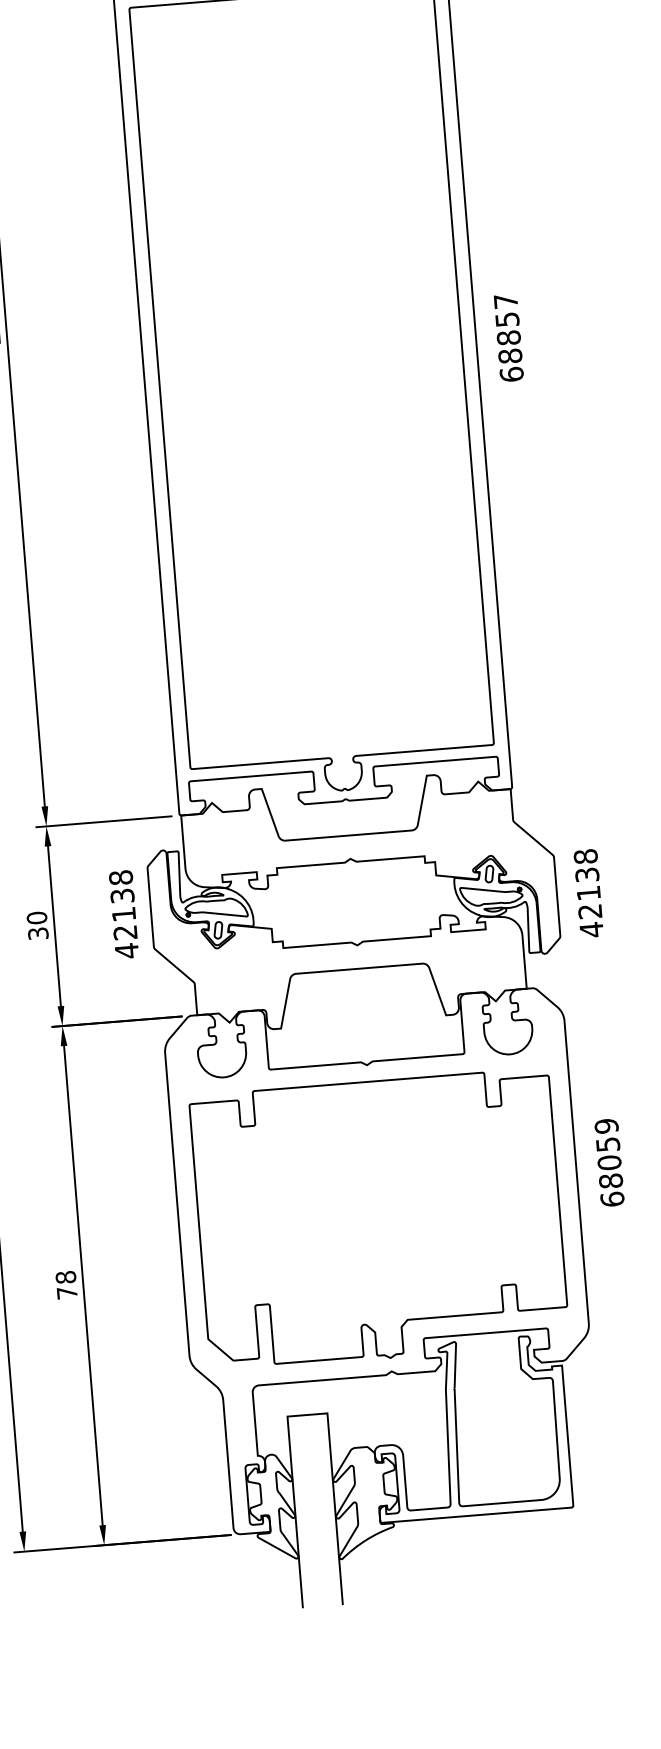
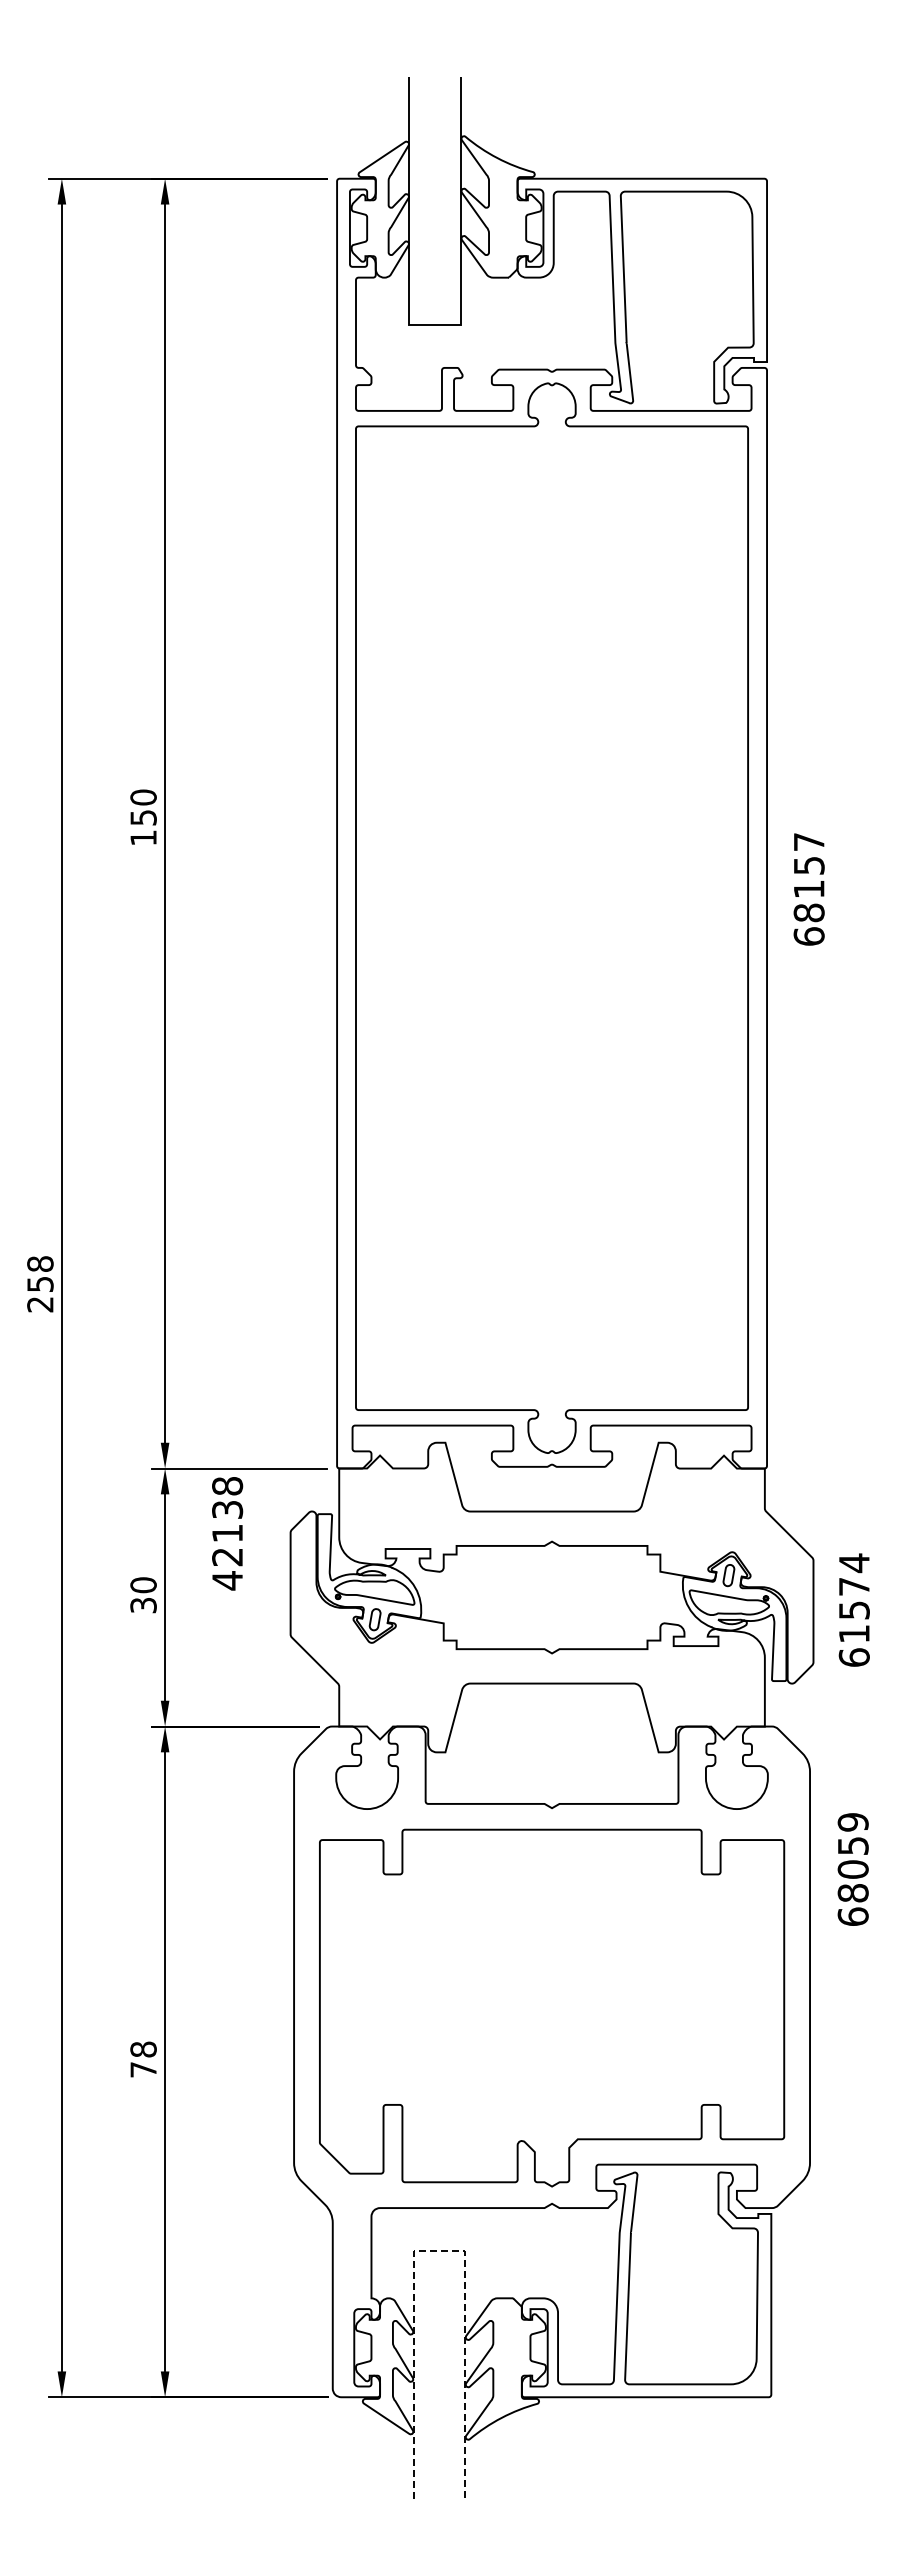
text: (508, 338) -> (808, 889), 68857 -> 68157
text: (588, 893) -> (853, 1610), 42138 -> 61574
text: (123, 914) -> (227, 1533), moved
text: (608, 1162) -> (852, 1869), moved
line: (307, 1415) -> (439, 2251), solid -> dashed

